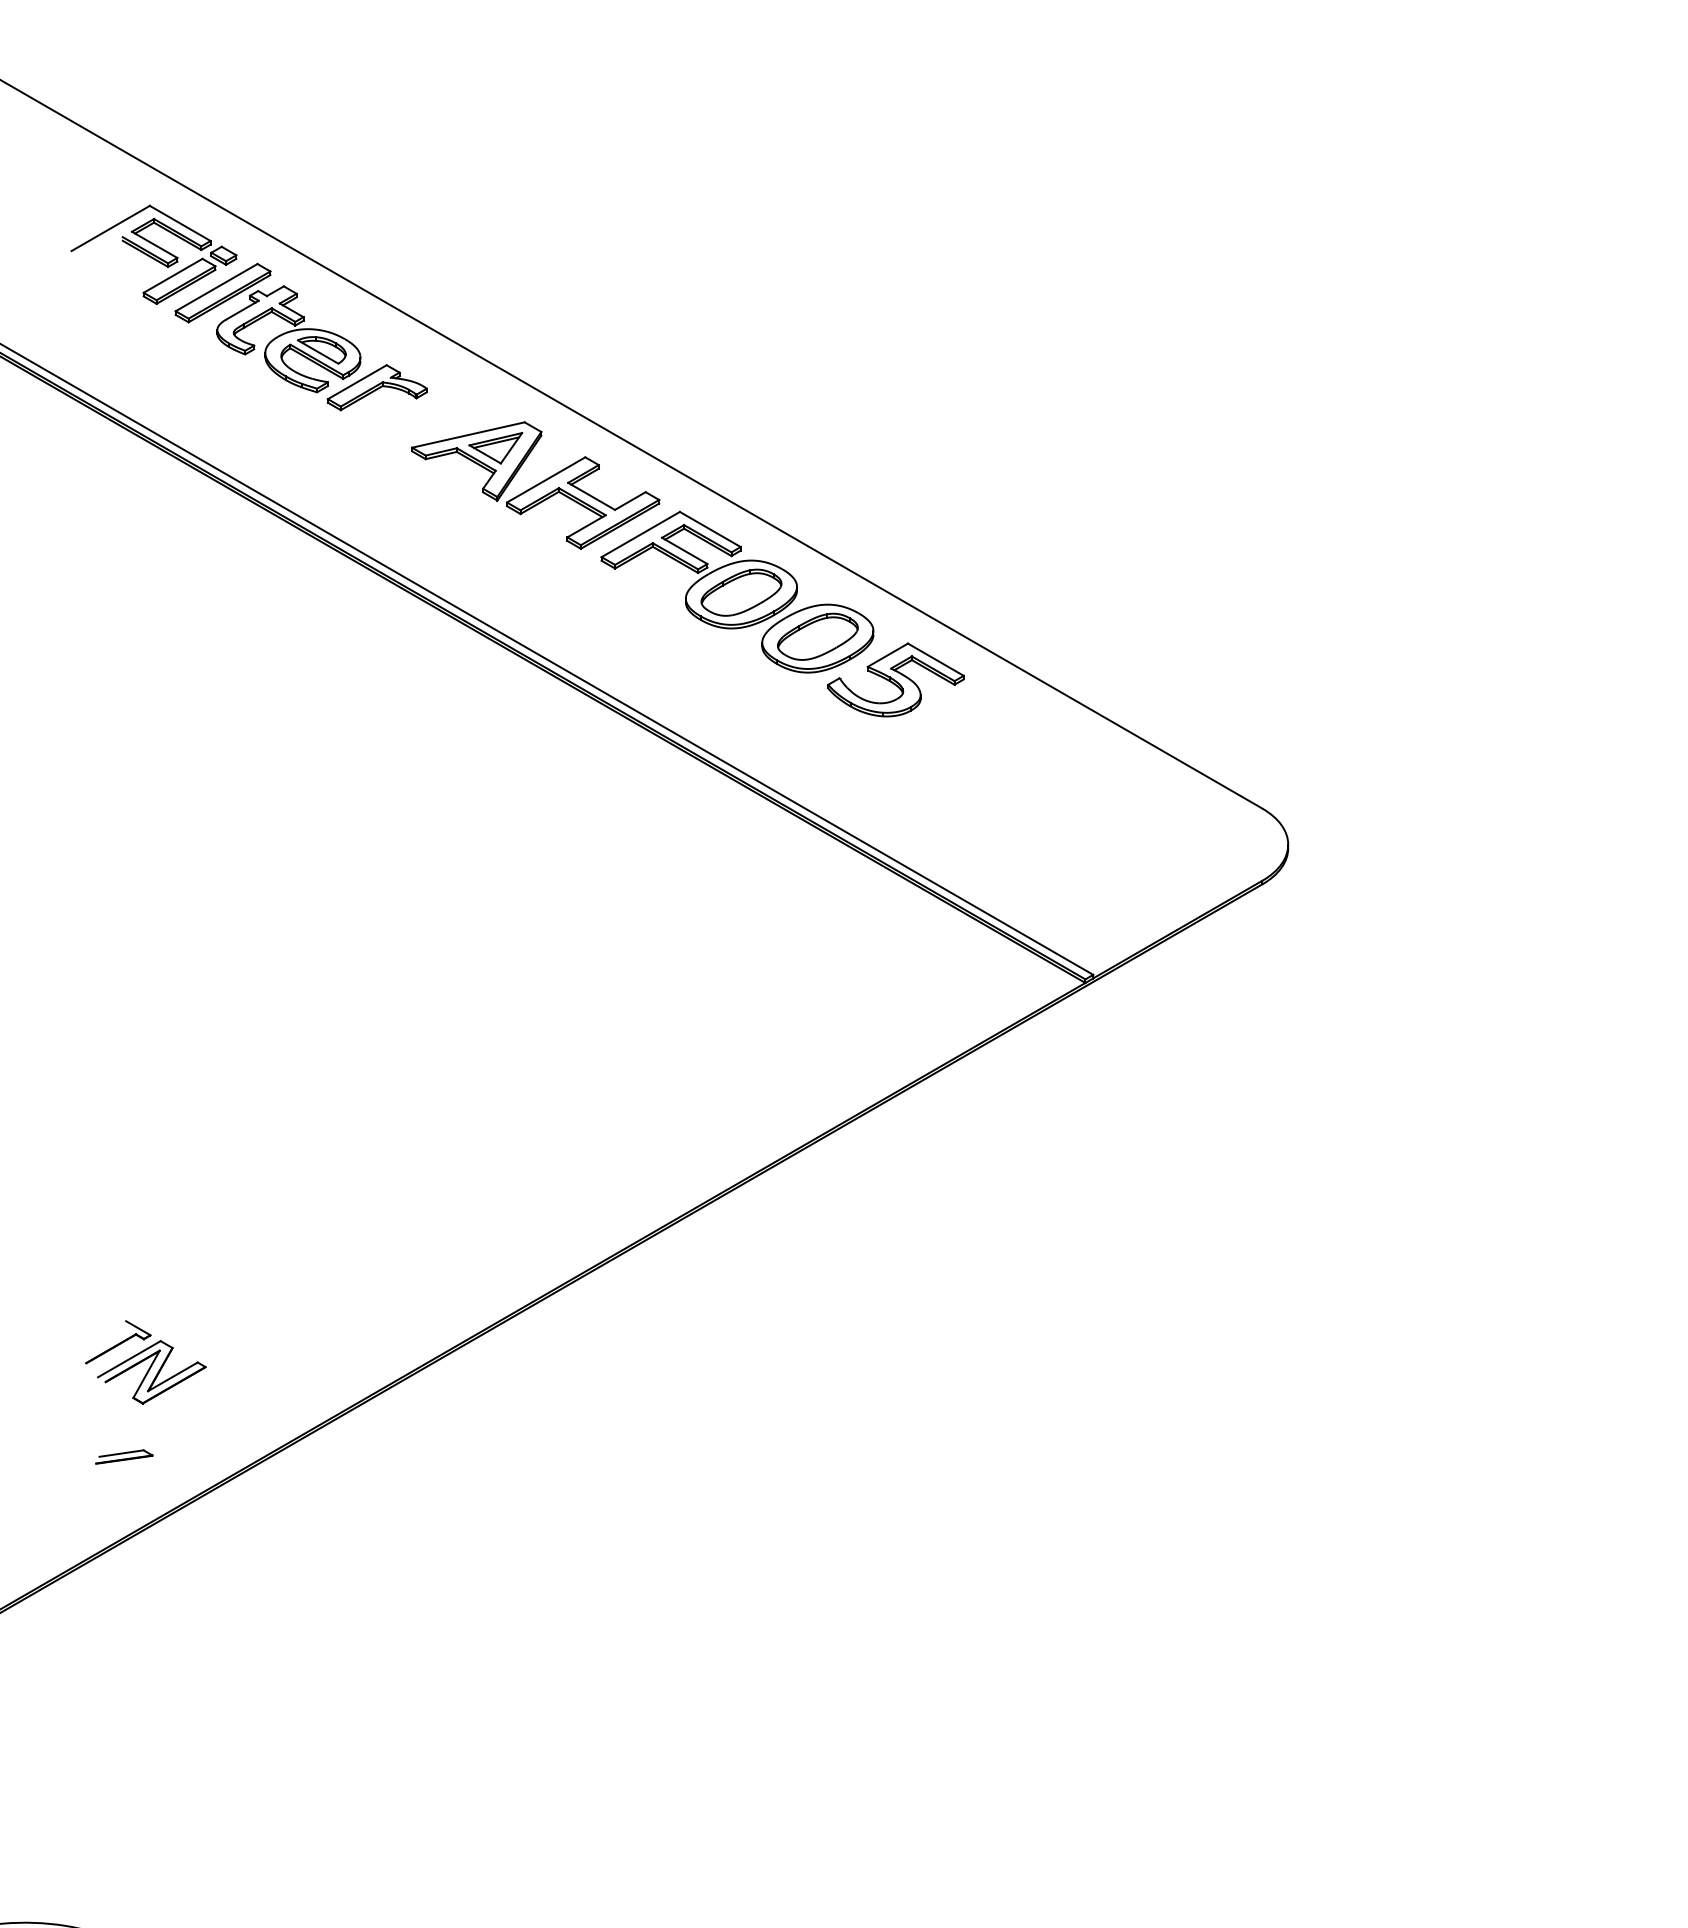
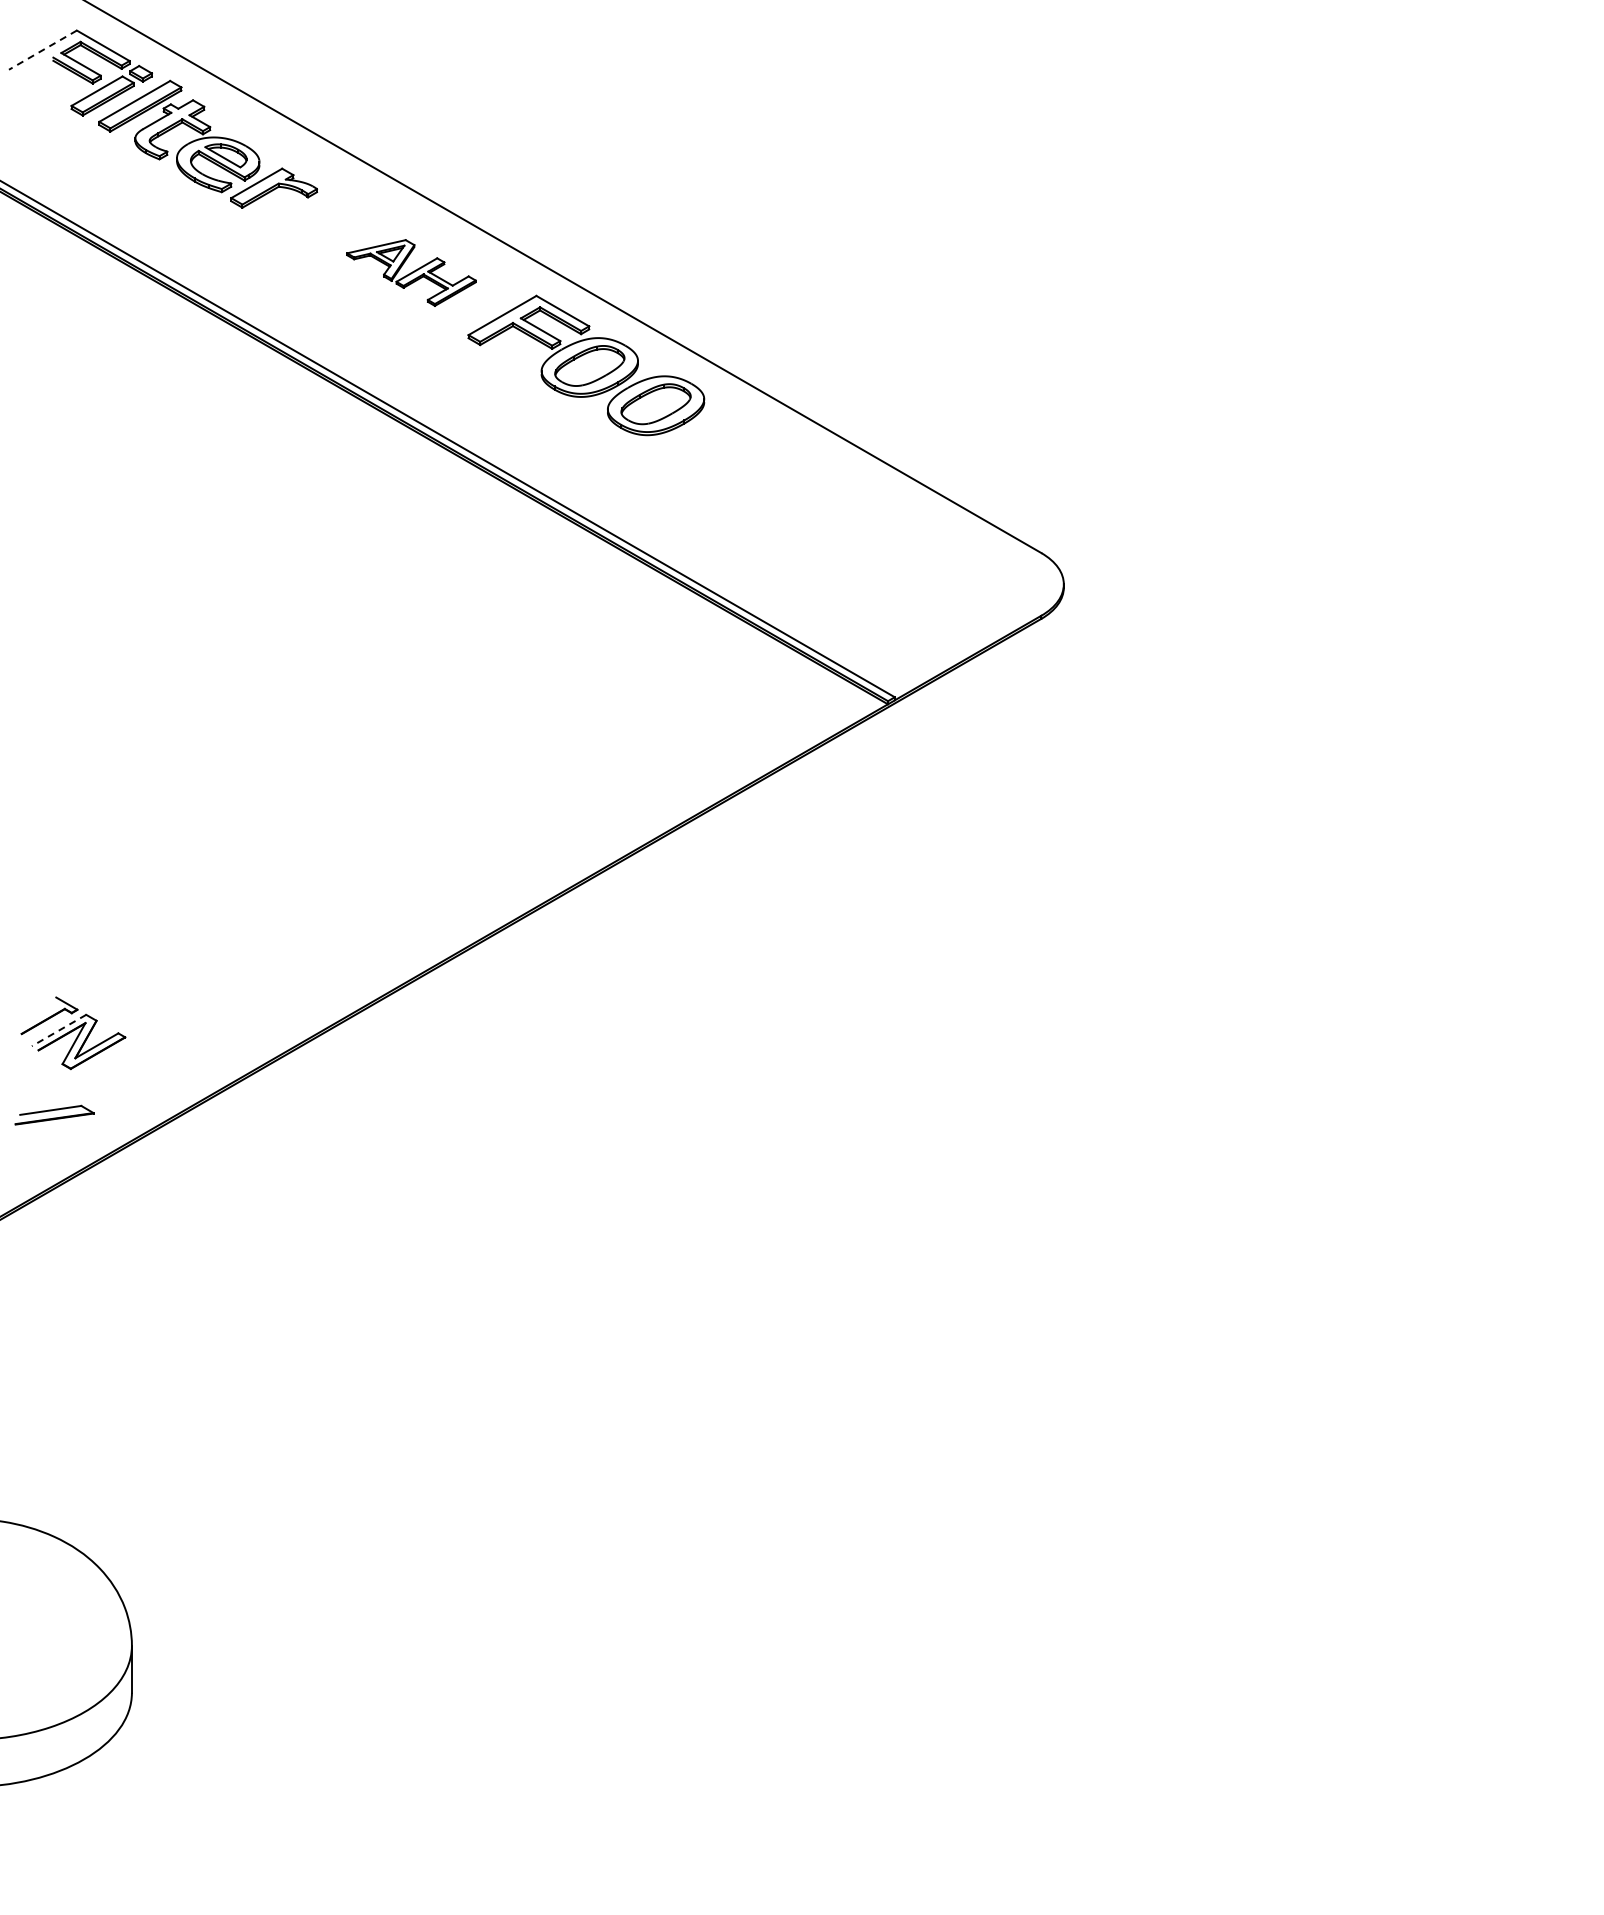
line: (110, 228) -> (42, 50), solid -> dashed
part: (535, 484) -> (411, 272), size x0.6
part: (895, 679) -> (723, 441), removed
line: (128, 1359) -> (58, 1030), solid -> dashed
part: (124, 1457) -> (54, 1115), size x1.6

